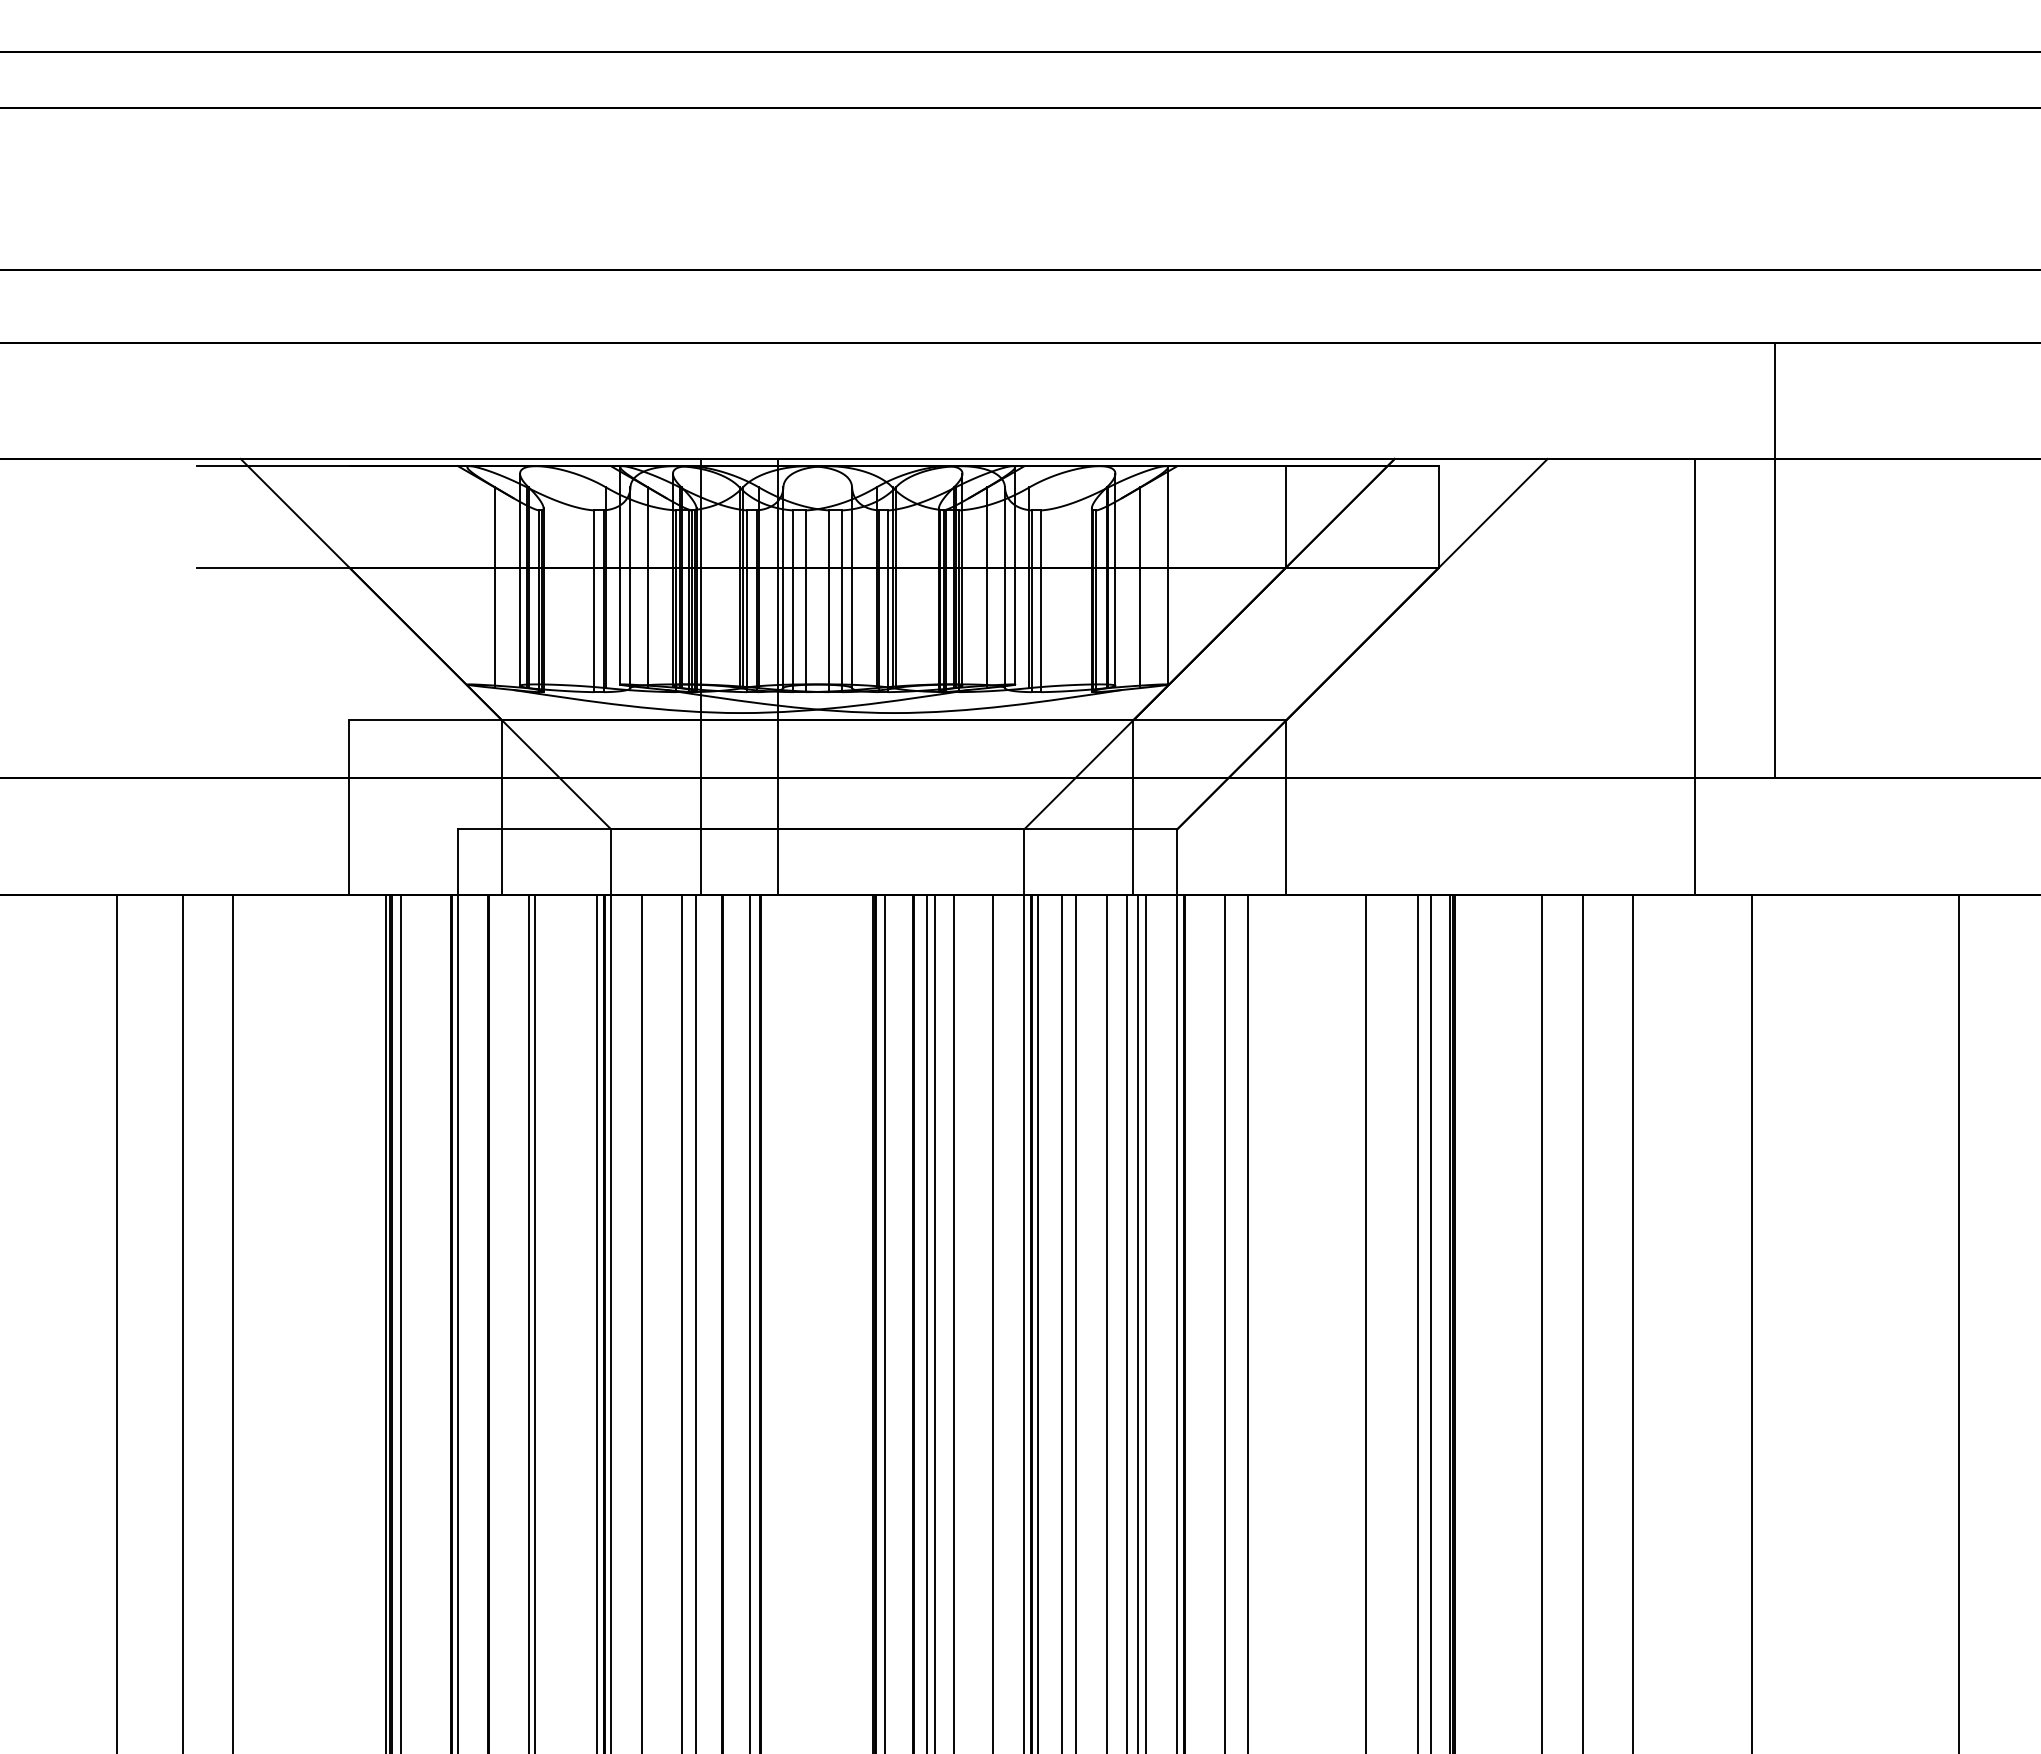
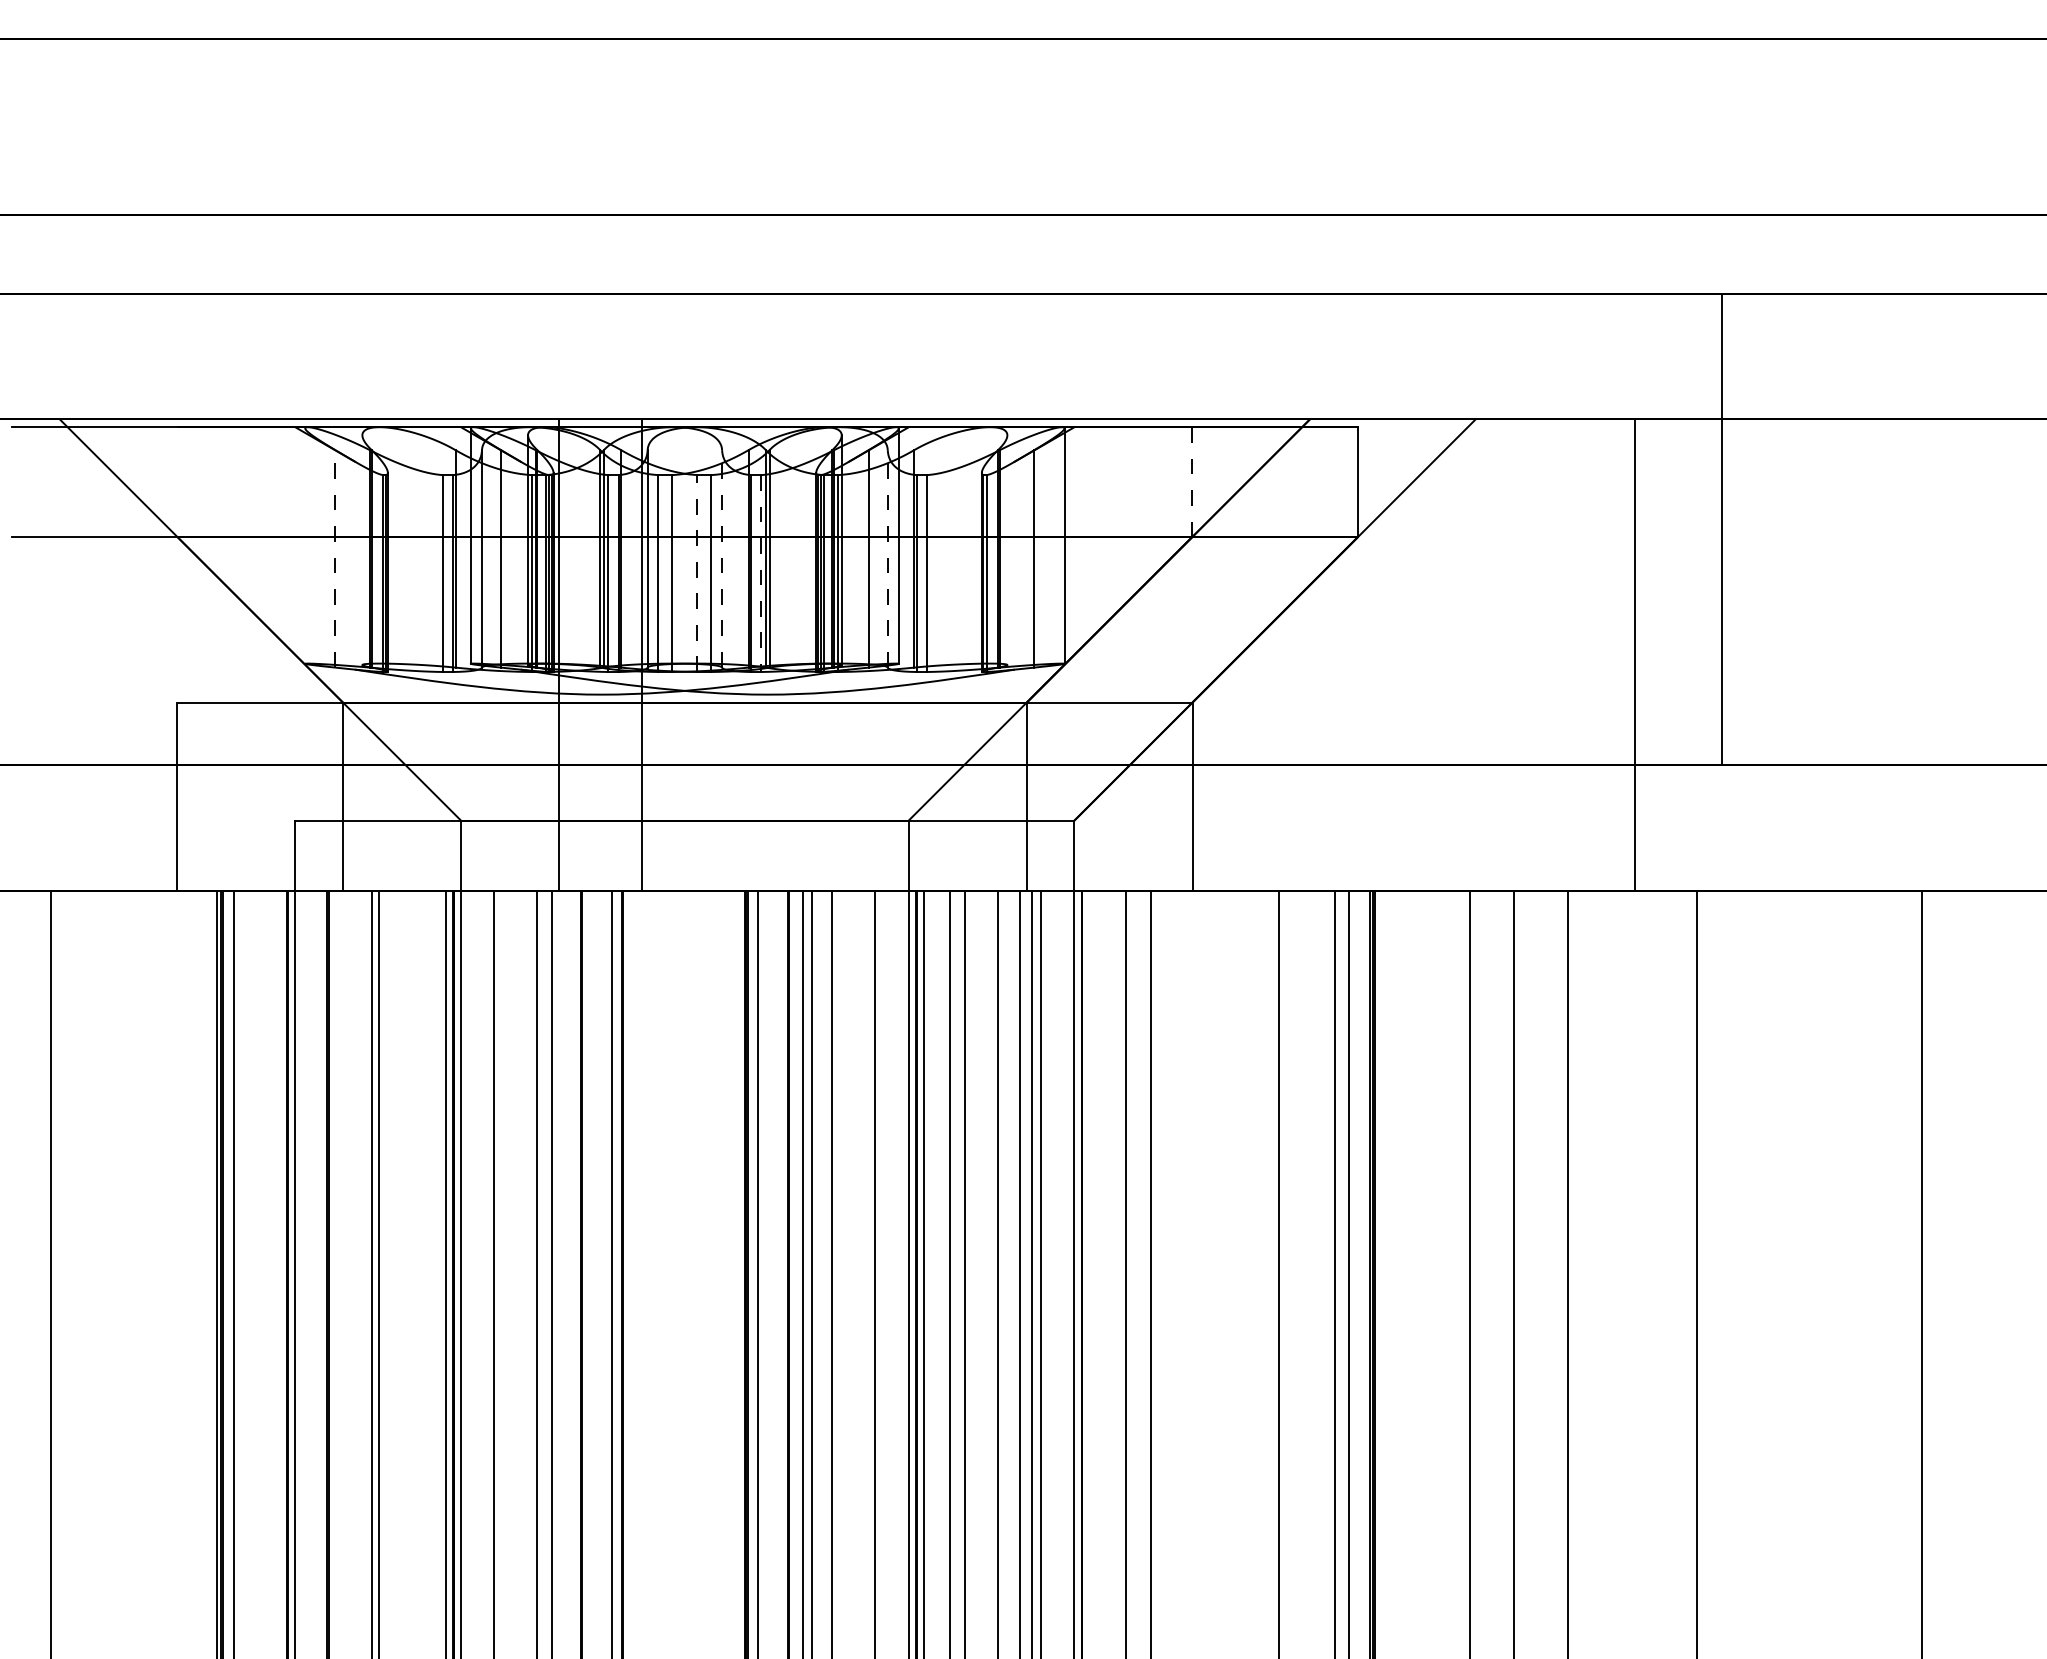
line: (1285, 517) -> (1191, 482), solid -> dashed
line: (520, 579) -> (362, 549), removed
line: (1115, 579) -> (1007, 549), removed
line: (495, 587) -> (335, 558), solid -> dashed
line: (852, 587) -> (722, 558), solid -> dashed
line: (1004, 587) -> (887, 558), solid -> dashed
line: (829, 601) -> (697, 573), solid -> dashed
line: (888, 601) -> (761, 573), solid -> dashed

